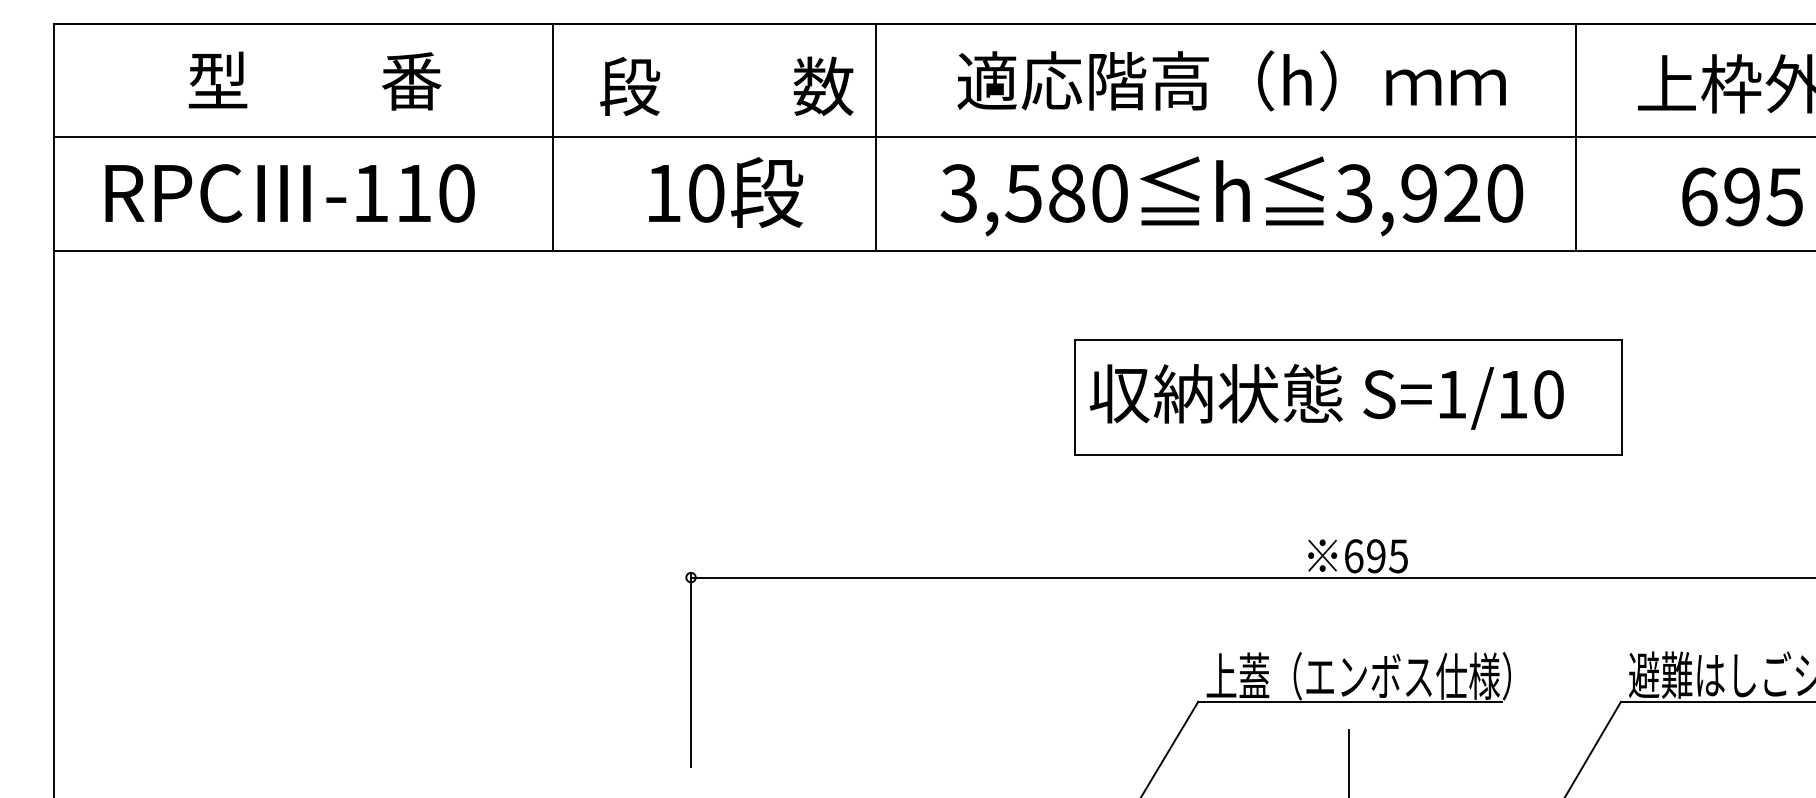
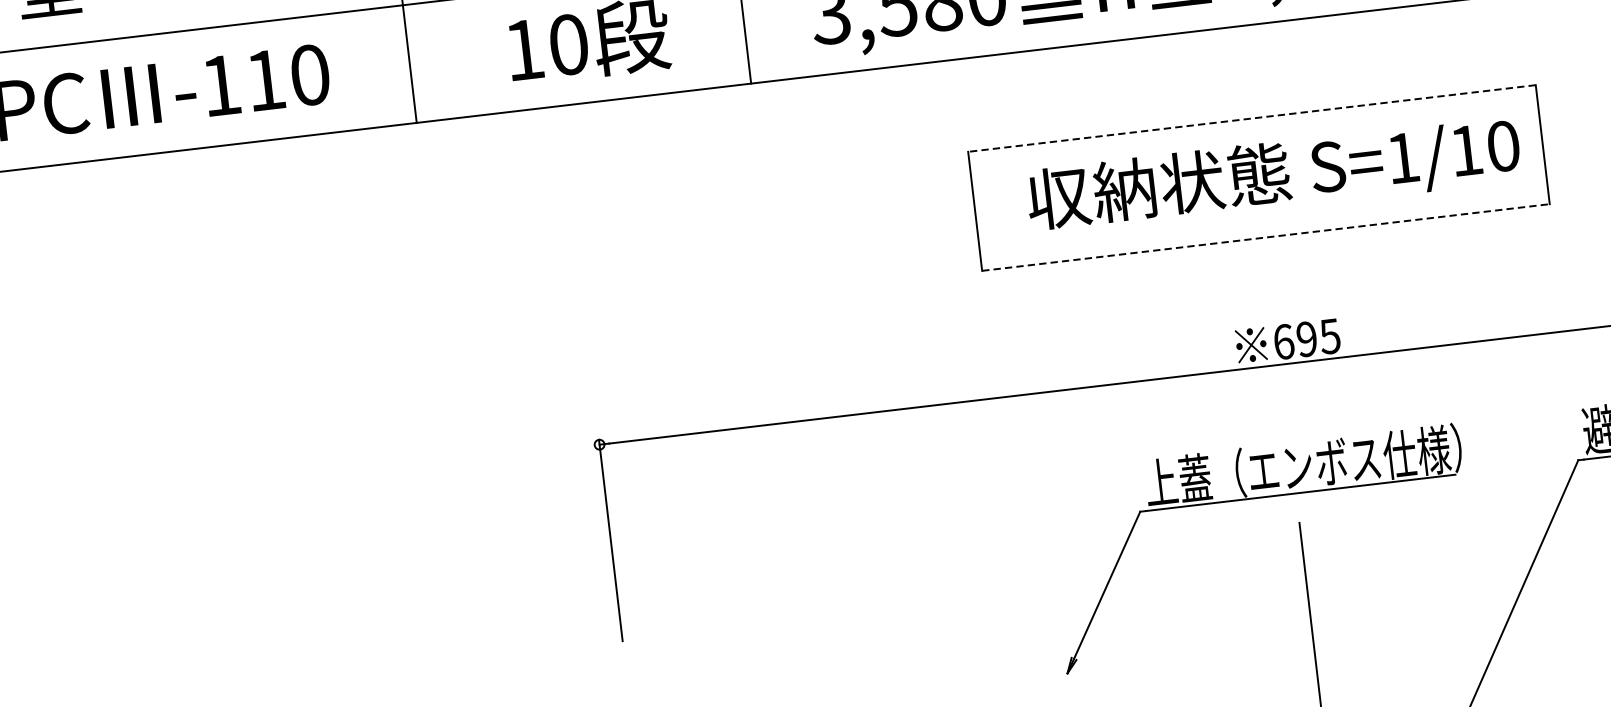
line: (1348, 340) -> (1251, 119), solid -> dashed
text: (1326, 396) -> (1273, 175), moved
line: (1348, 454) -> (1265, 237), solid -> dashed

